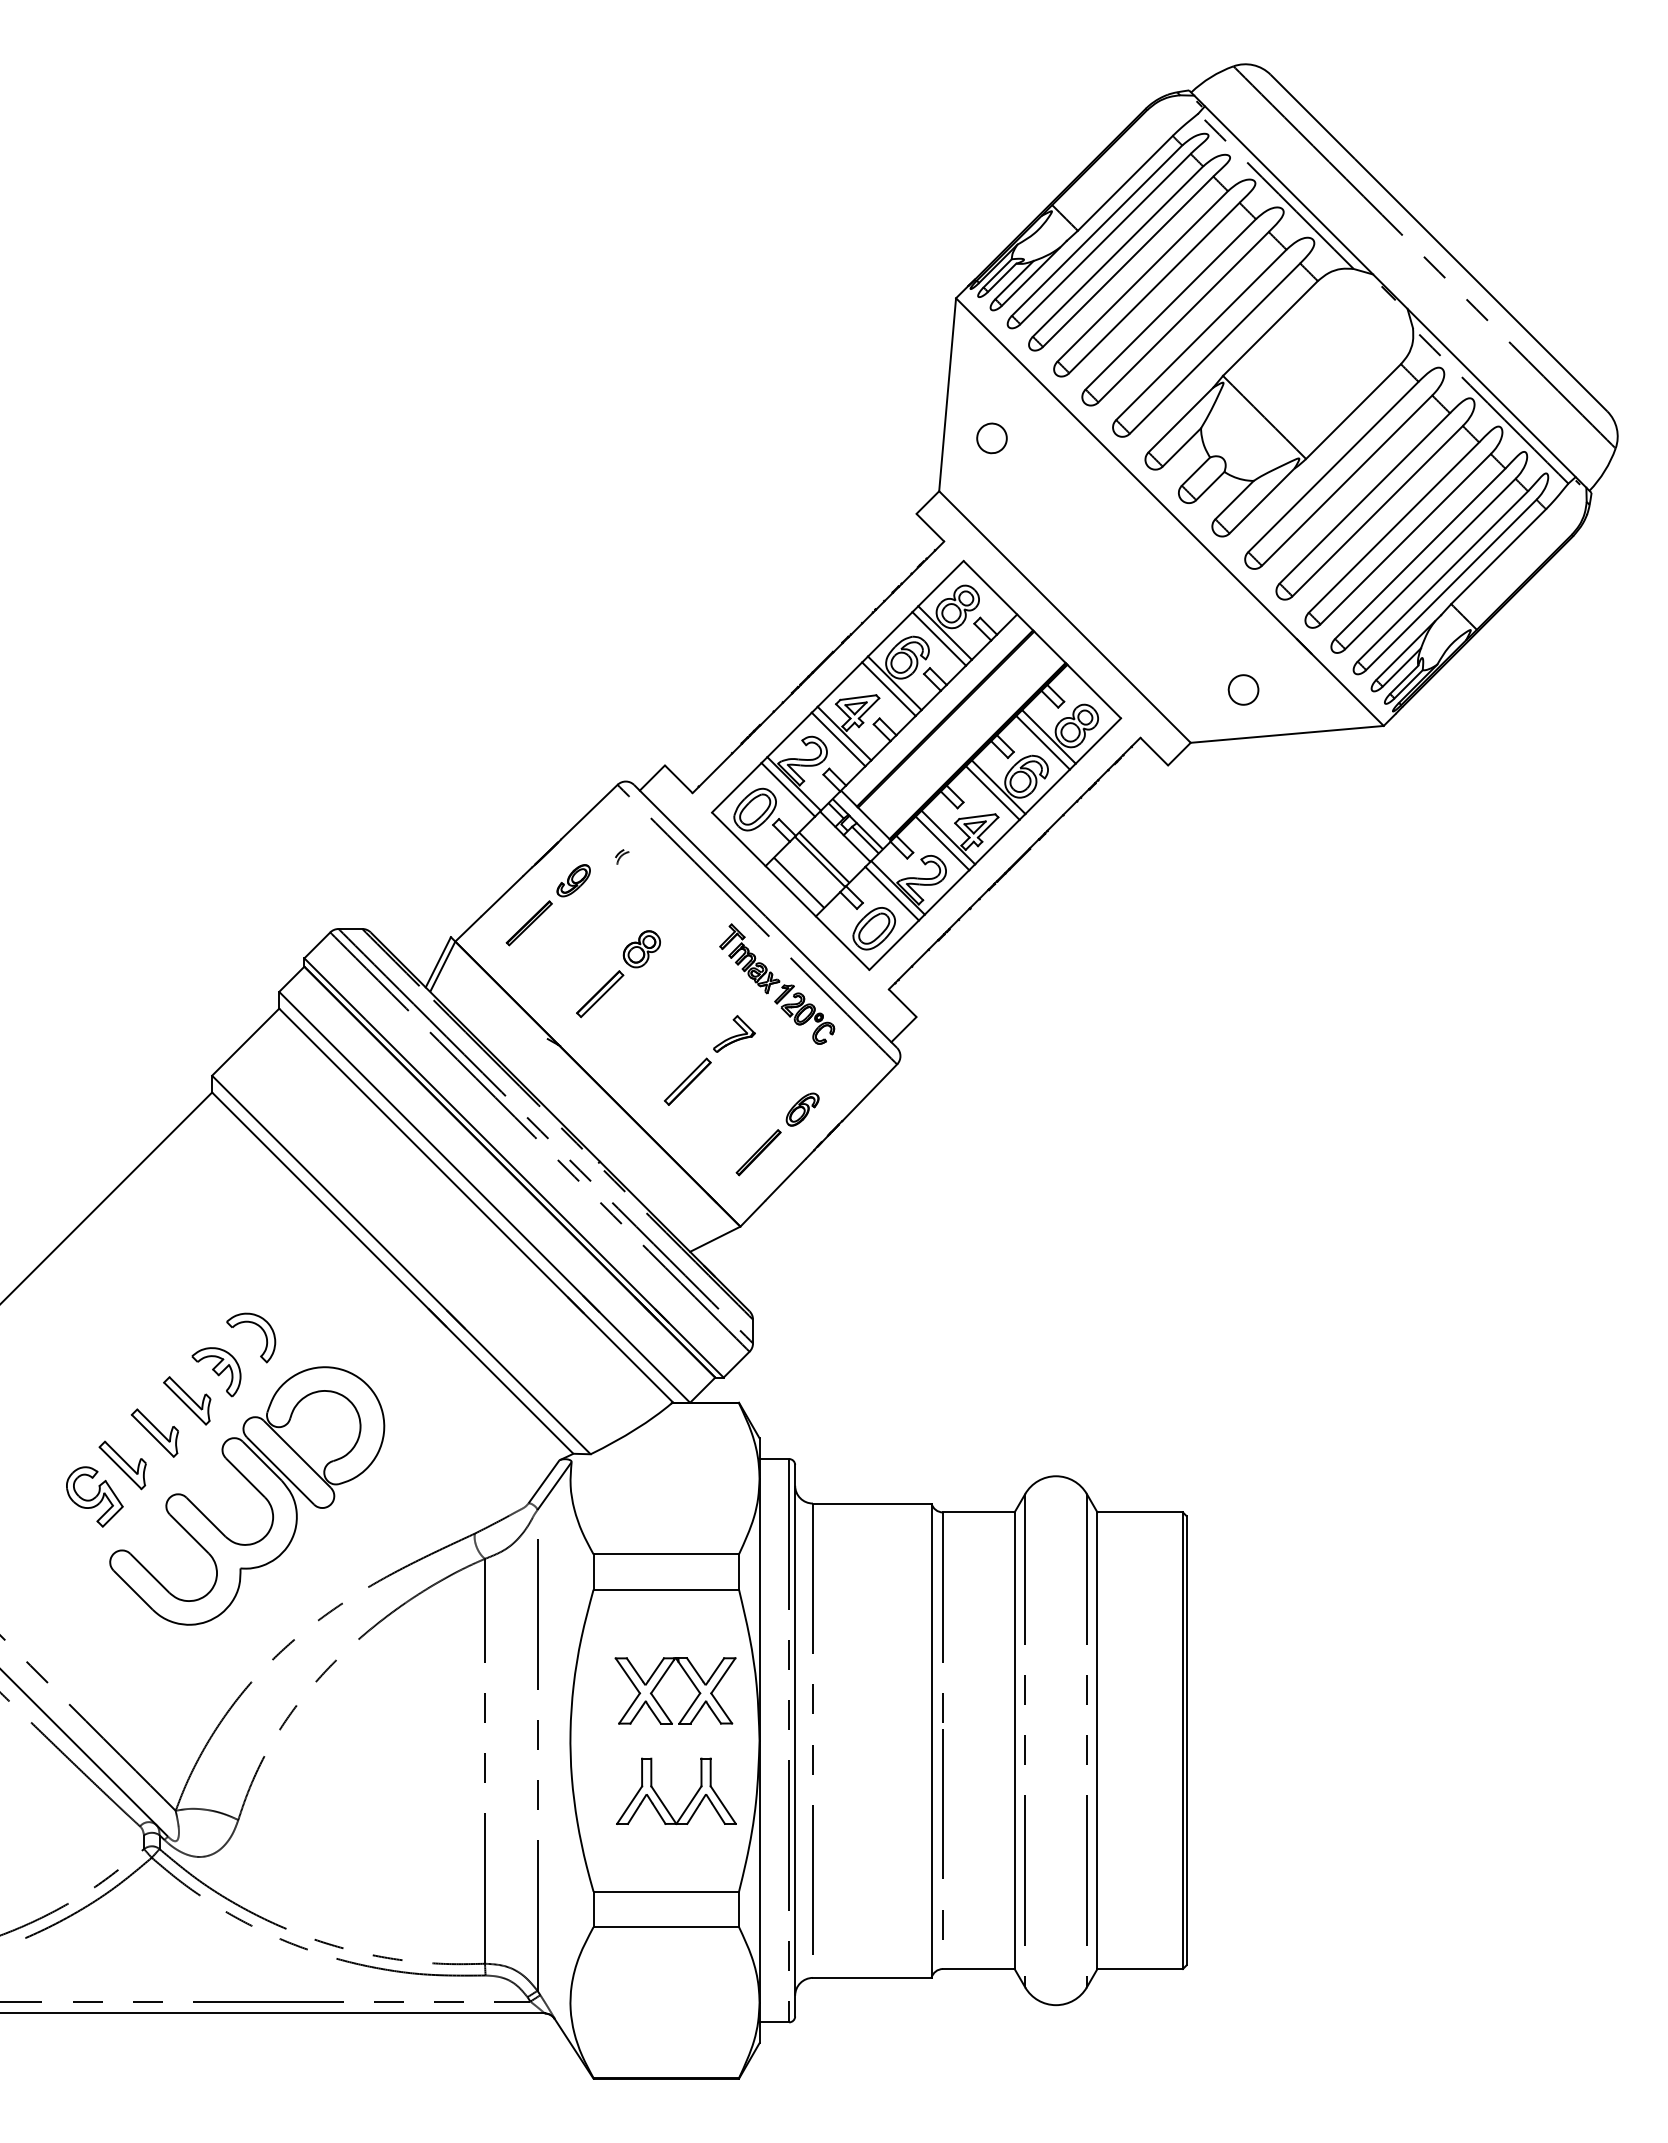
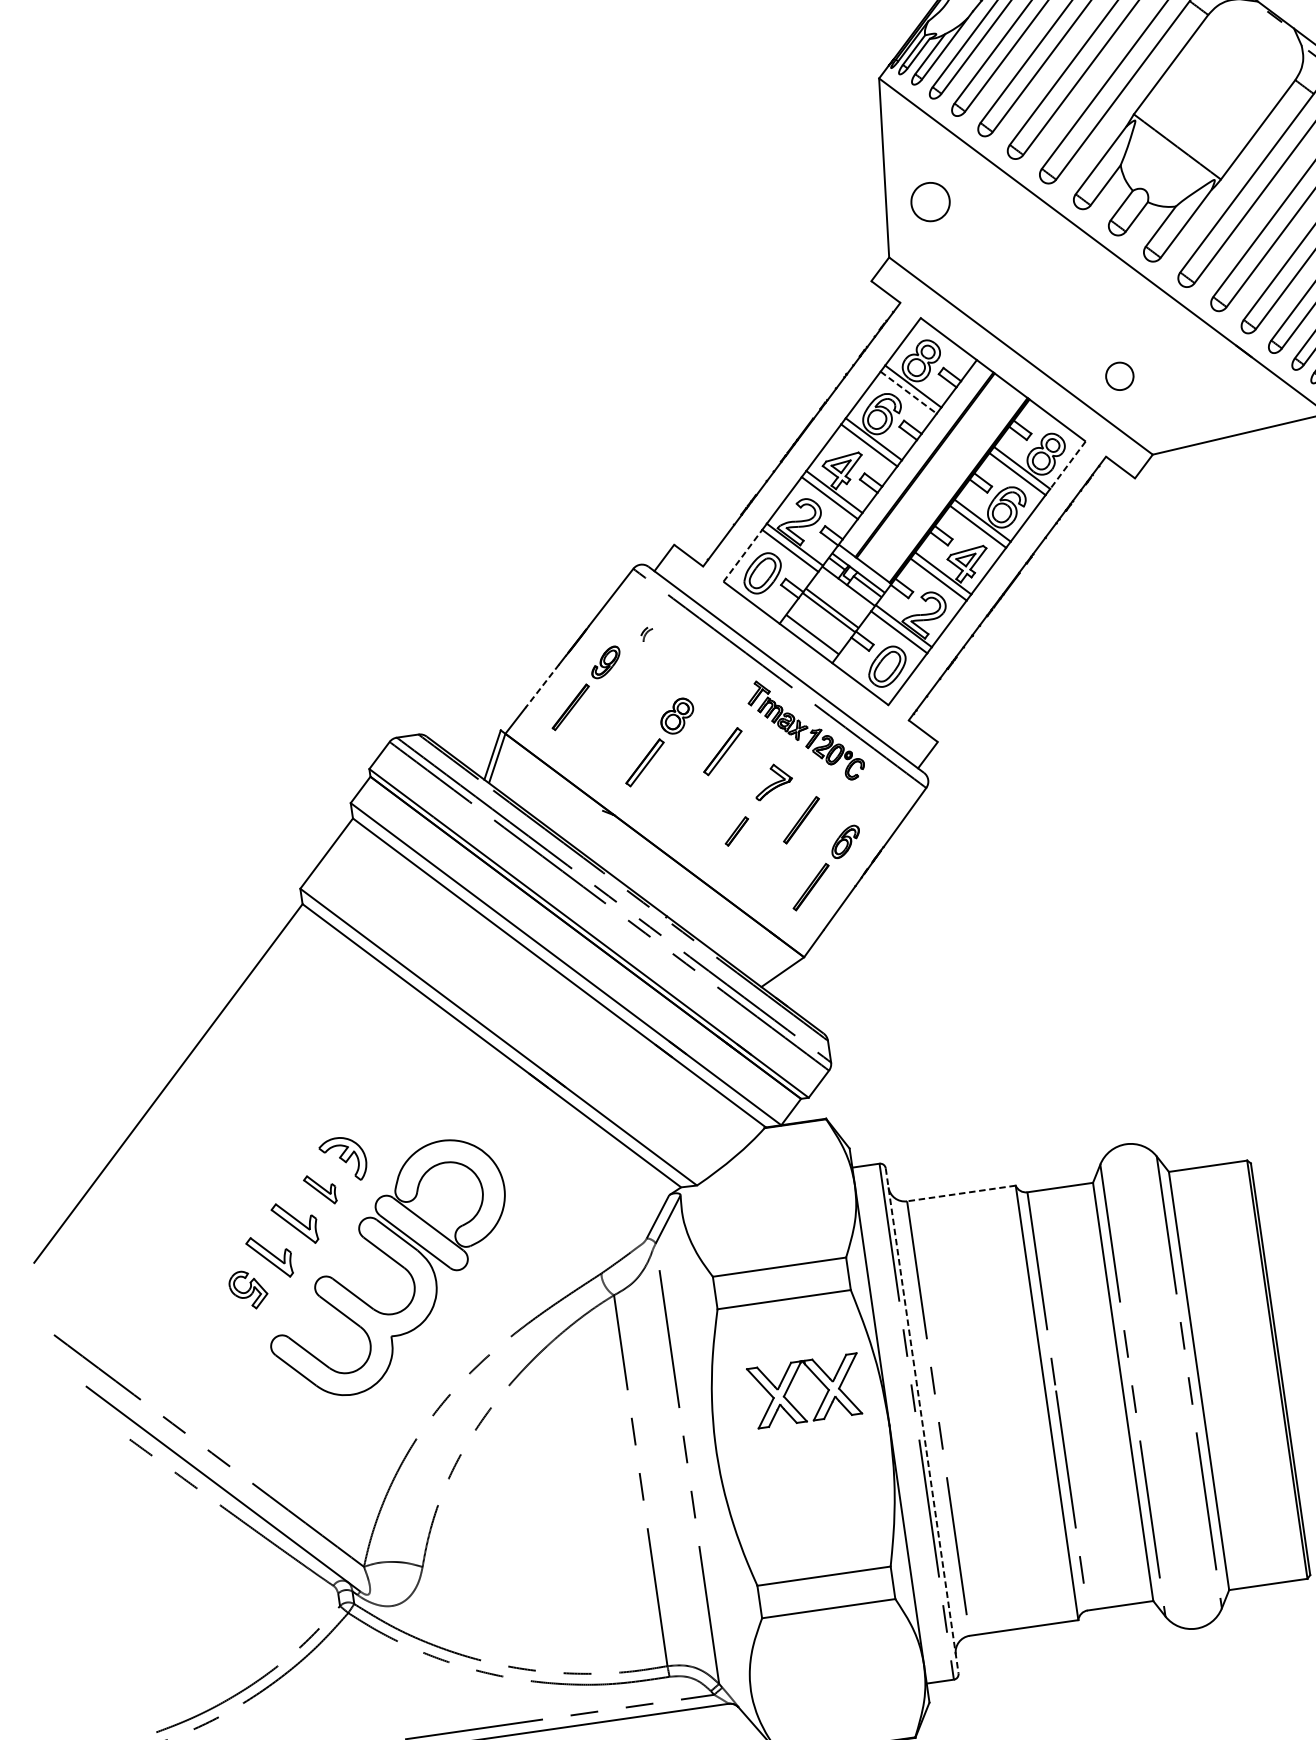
part: (991, 438) -> (930, 202), size x1.4
line: (939, 638) -> (908, 392), solid -> dashed
part: (1243, 689) -> (1119, 375), moved
line: (1098, 741) -> (1068, 465), solid -> dashed
line: (736, 787) -> (742, 555), solid -> dashed
line: (501, 897) -> (541, 687), solid -> dashed
part: (685, 994) -> (723, 751), added
part: (758, 1079) -> (801, 820), added
part: (687, 1081) -> (736, 831), size x0.6
part: (260, 1328) -> (378, 1113), removed
part: (187, 1400) -> (320, 1189), size x0.7
part: (94, 1496) -> (248, 1289), size x0.7
line: (871, 1503) -> (960, 1193), solid -> dashed
line: (795, 1740) -> (922, 1420), solid -> dashed
part: (690, 1800) -> (834, 1489), removed

